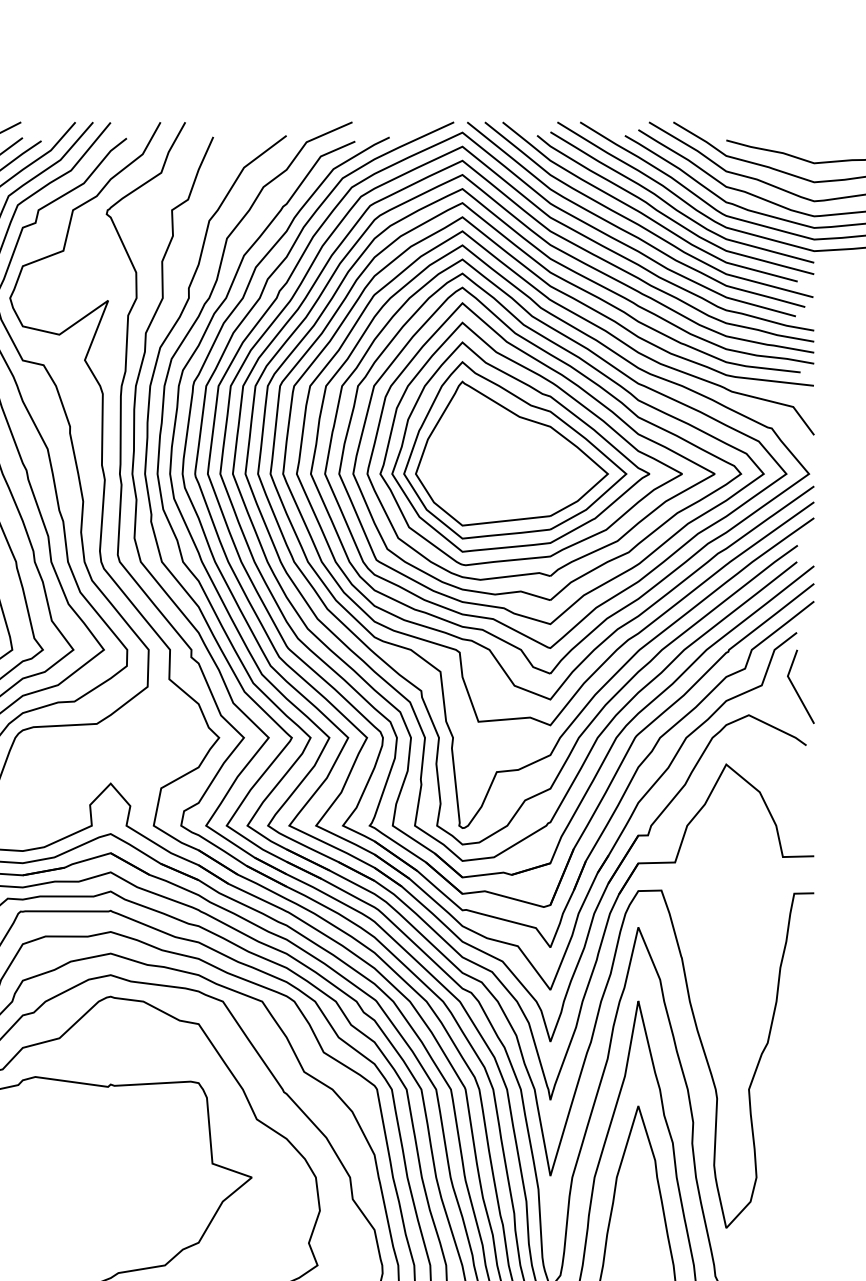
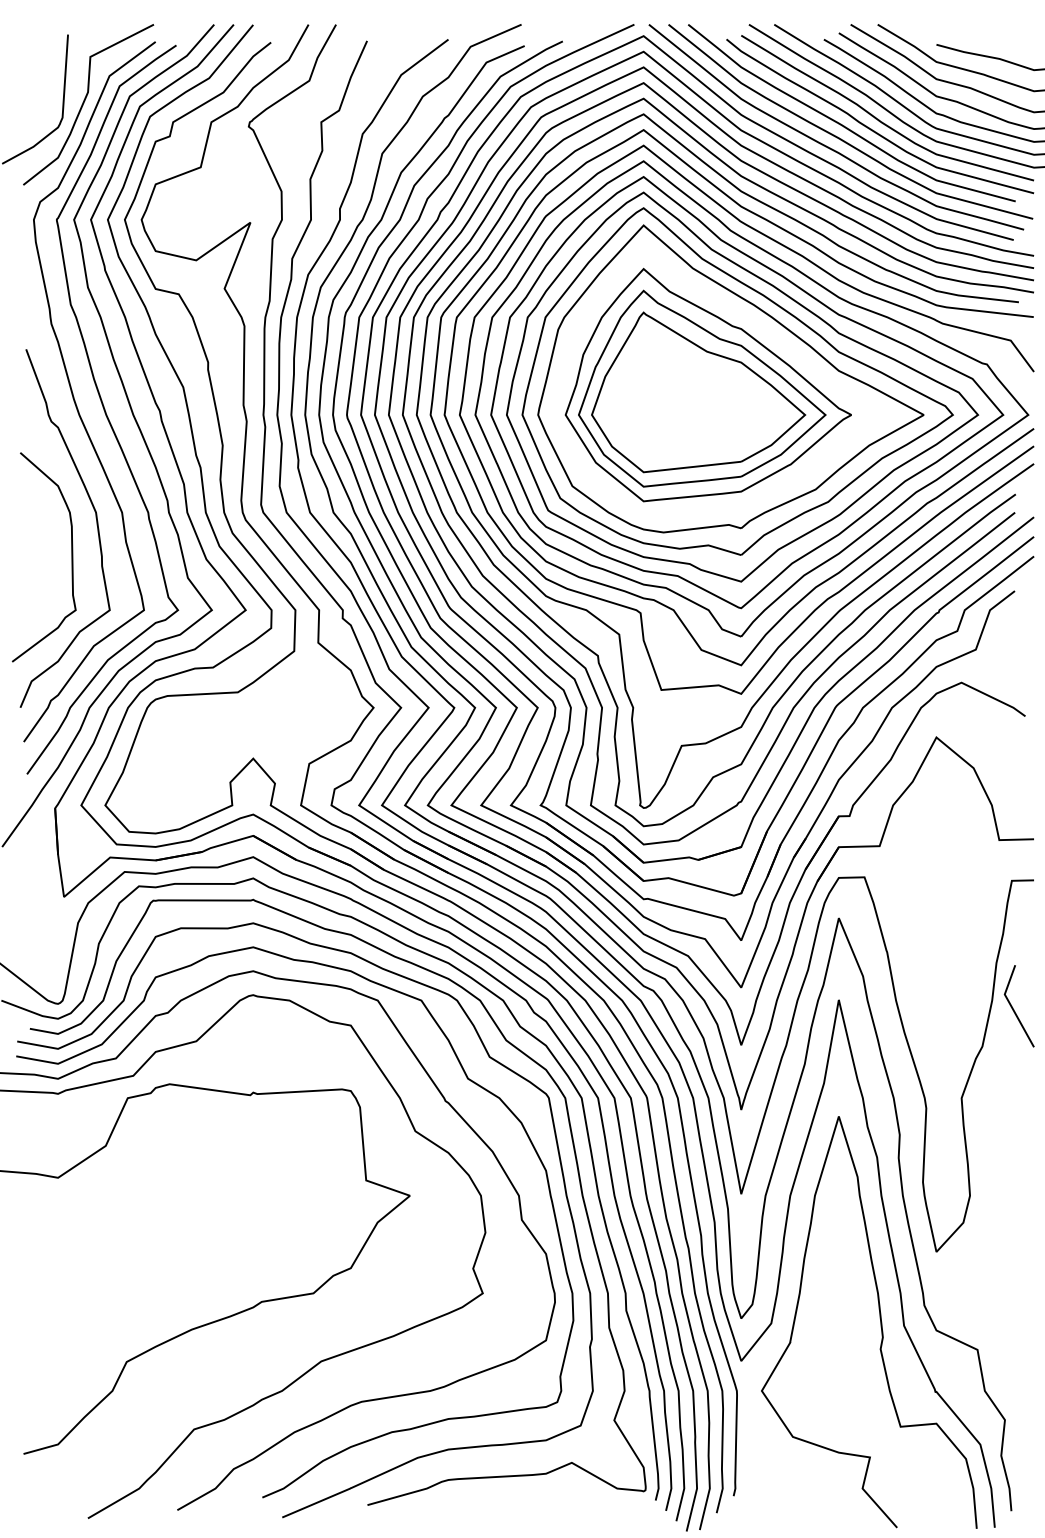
part: (530, 443) -> (719, 381), removed
line: (796, 689) -> (1014, 1009), moved

